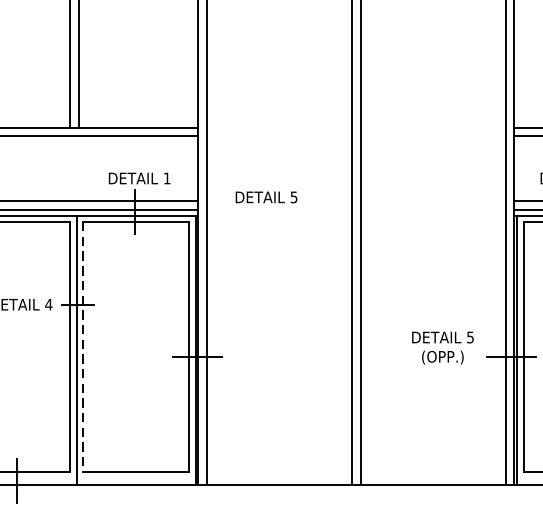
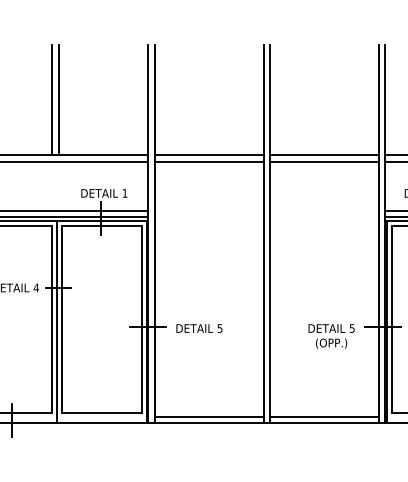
line: (278, 127) -> (208, 155), added
line: (432, 127) -> (323, 155), added
line: (278, 135) -> (208, 161), added
line: (432, 135) -> (323, 161), added
text: (266, 197) -> (199, 328), moved
line: (83, 346) -> (62, 319), dashed -> solid
text: (442, 348) -> (331, 336), moved
line: (278, 476) -> (208, 416), added
line: (432, 476) -> (323, 416), added

